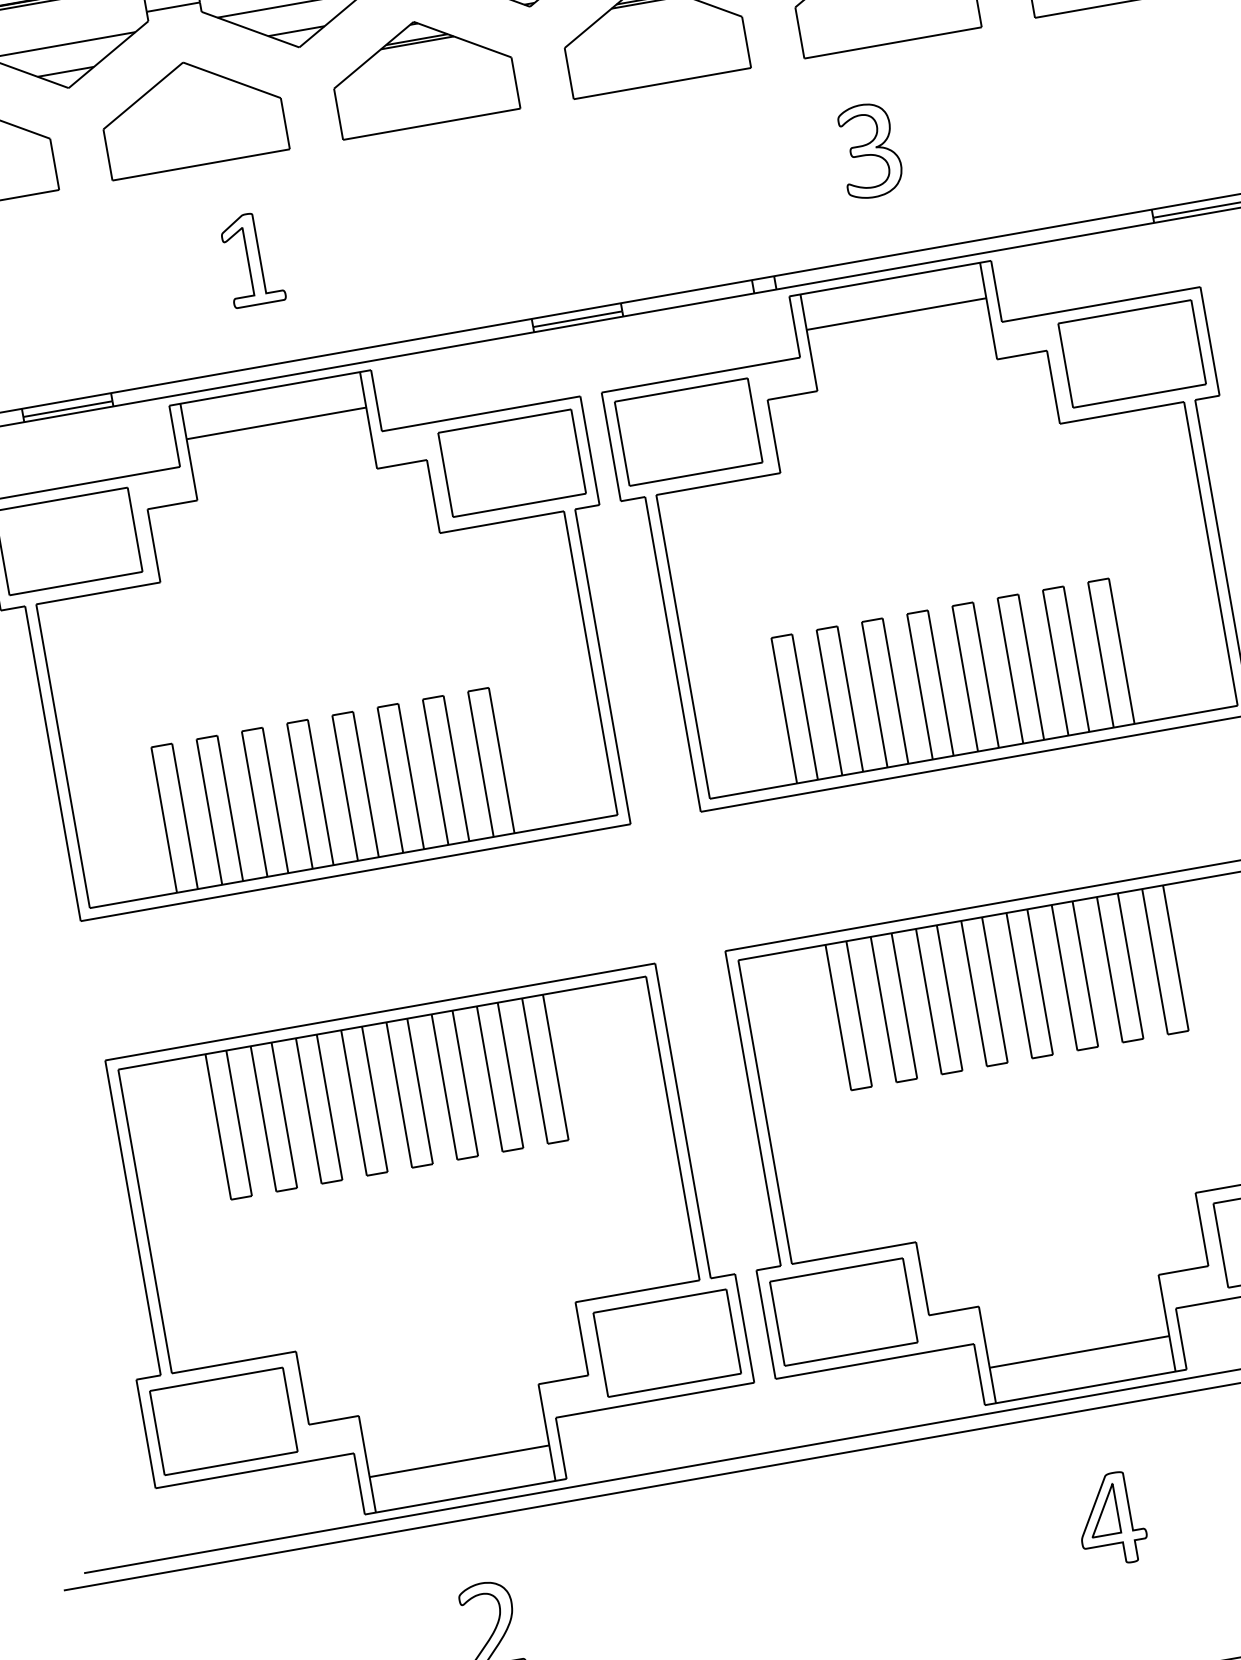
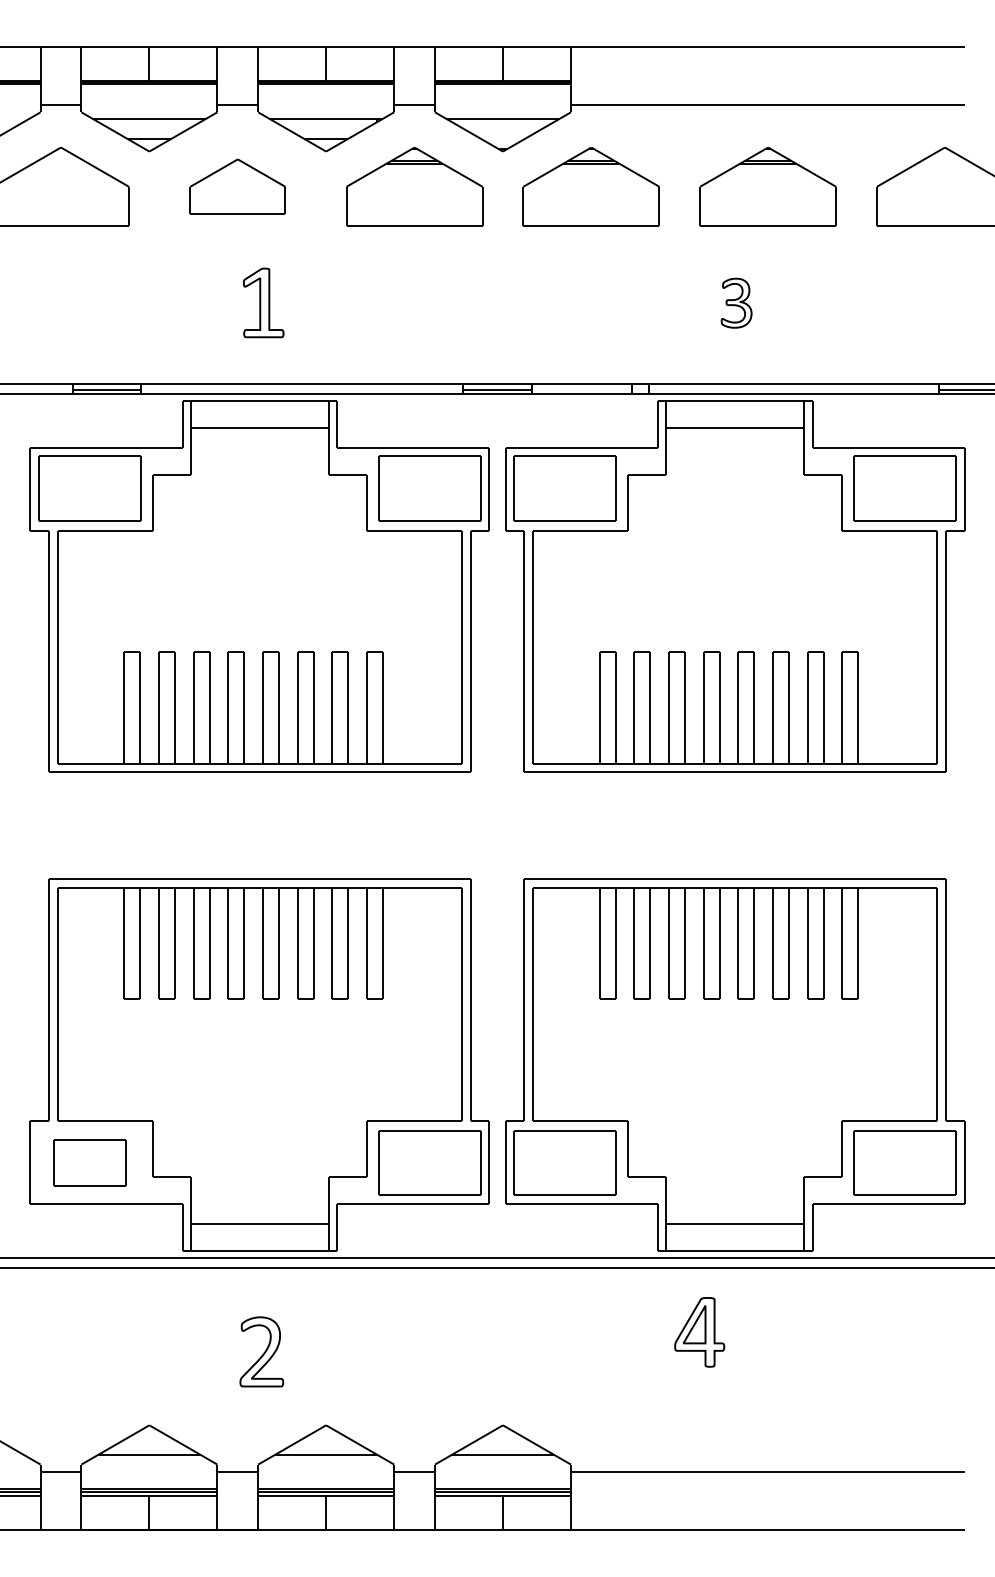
part: (191, 113) -> (237, 186), size x0.7
part: (869, 151) -> (736, 303), size x0.7
part: (223, 1420) -> (89, 1162), size x0.7
part: (1110, 1519) -> (699, 1332), moved

